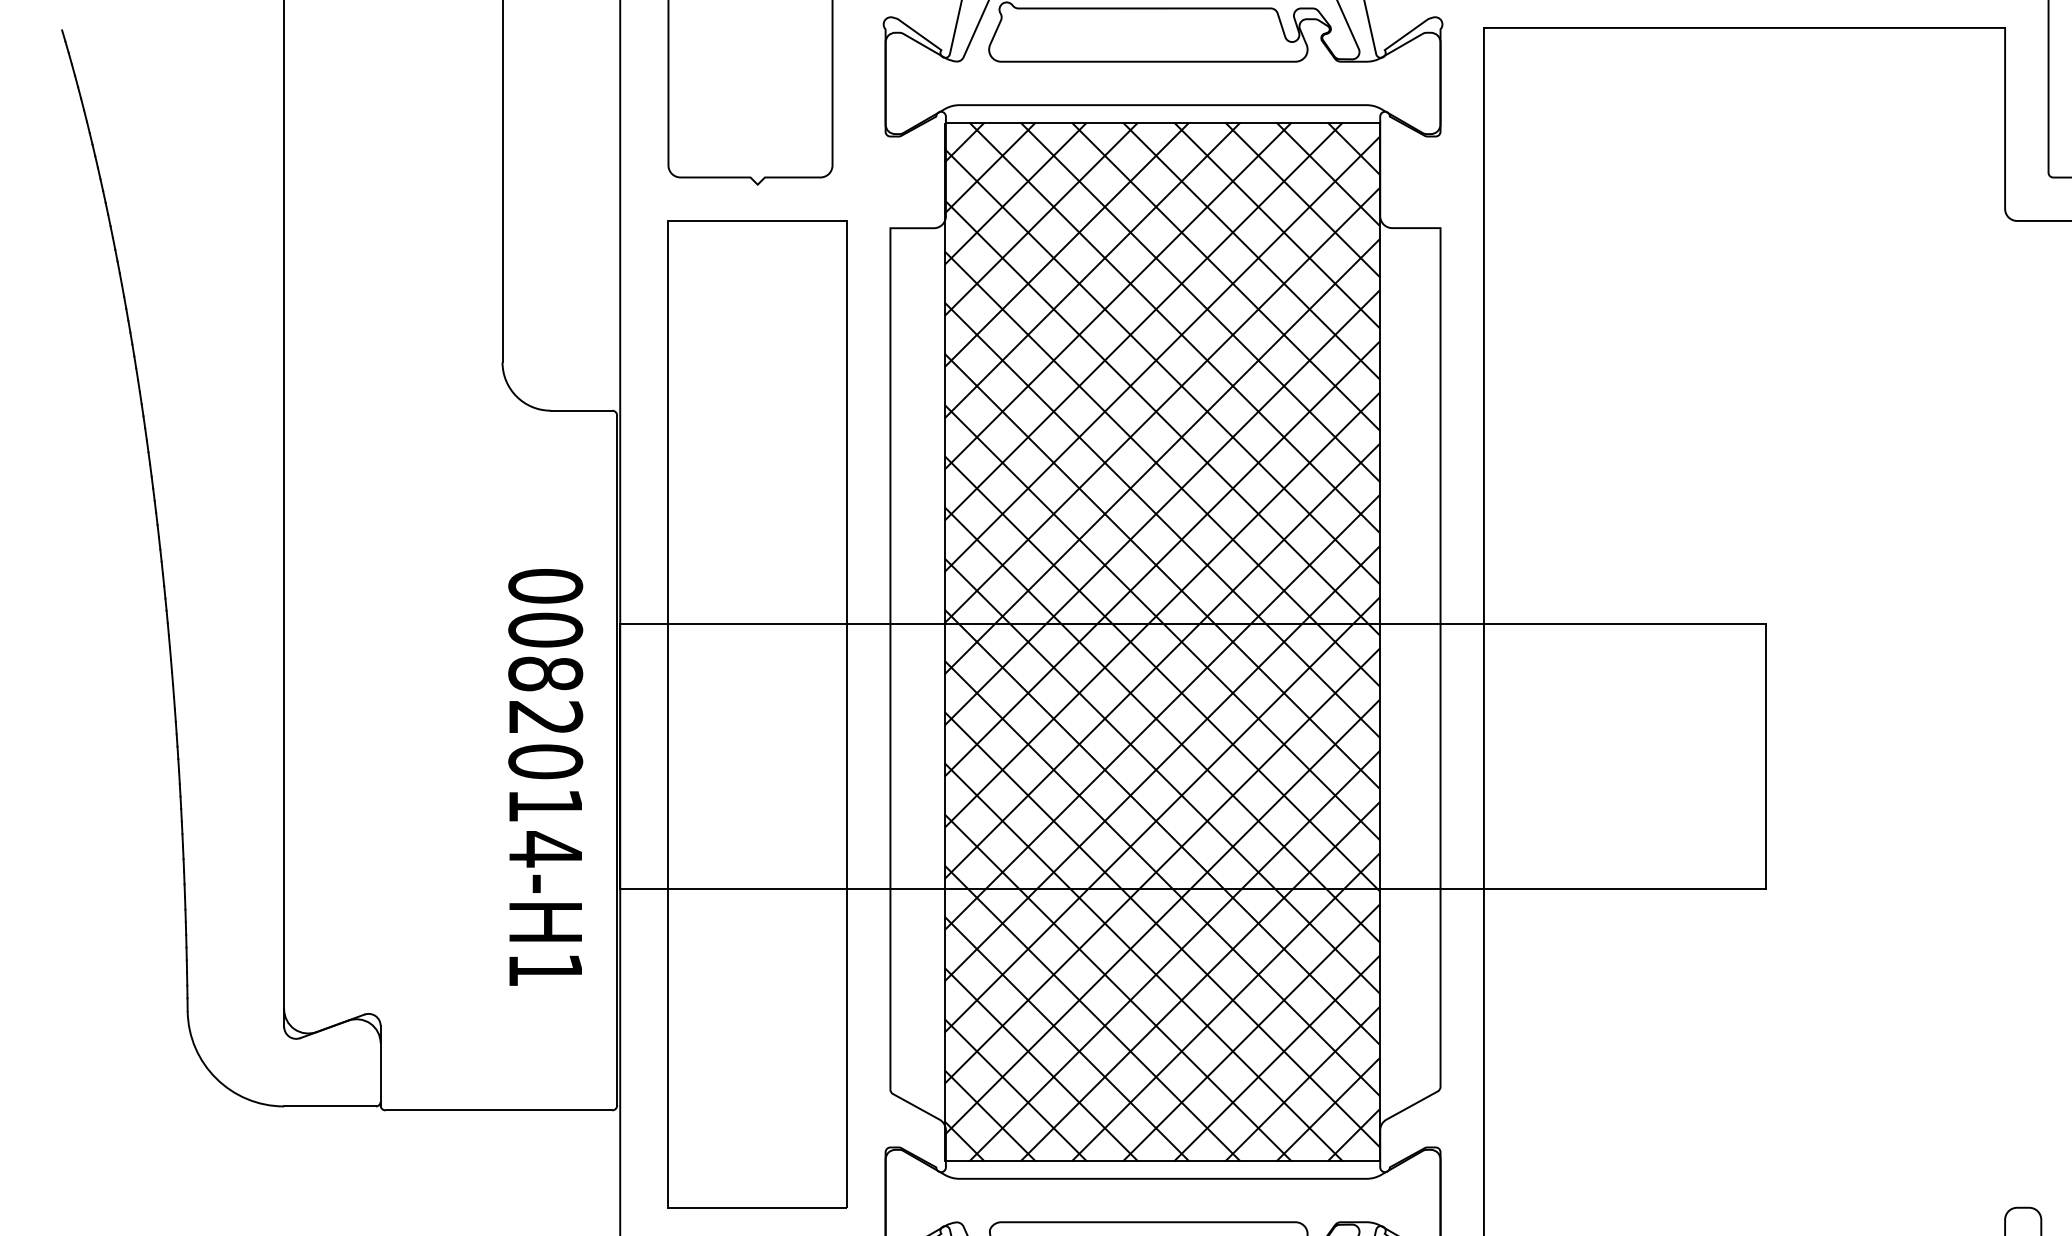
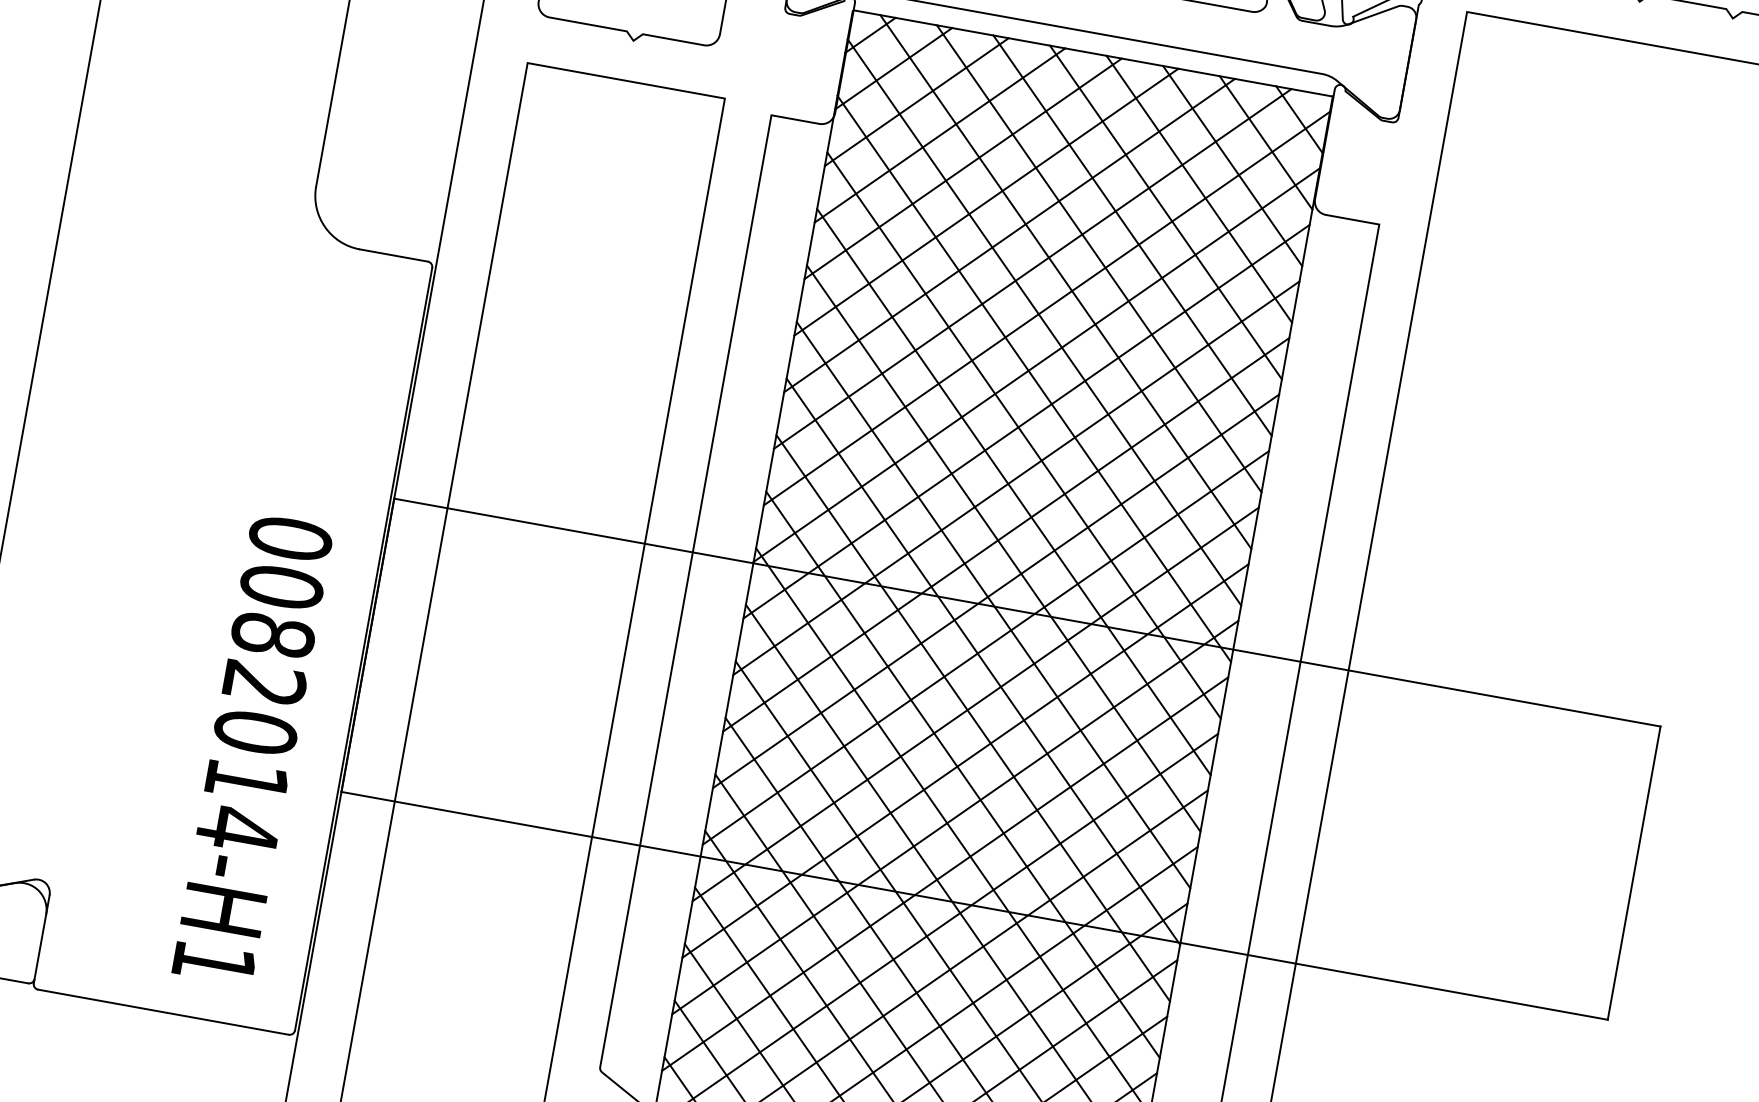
text: (545, 777) -> (252, 749), moved

